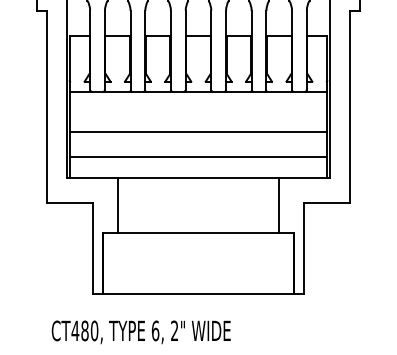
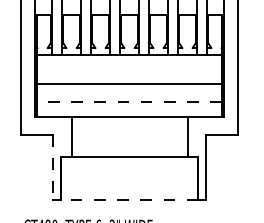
line: (198, 157) -> (129, 102), solid -> dashed
line: (92, 248) -> (53, 167), solid -> dashed
line: (198, 293) -> (129, 200), solid -> dashed

